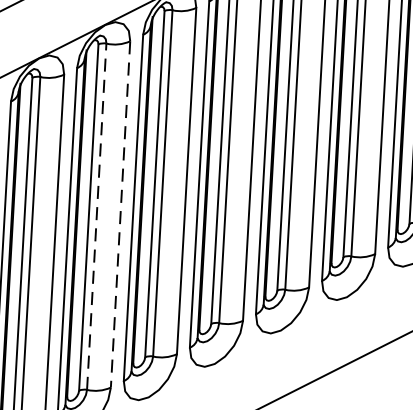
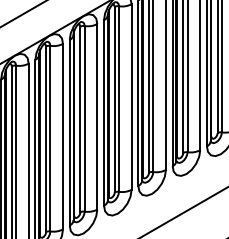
line: (121, 214) -> (63, 136), dashed -> solid
line: (97, 216) -> (50, 138), dashed -> solid

